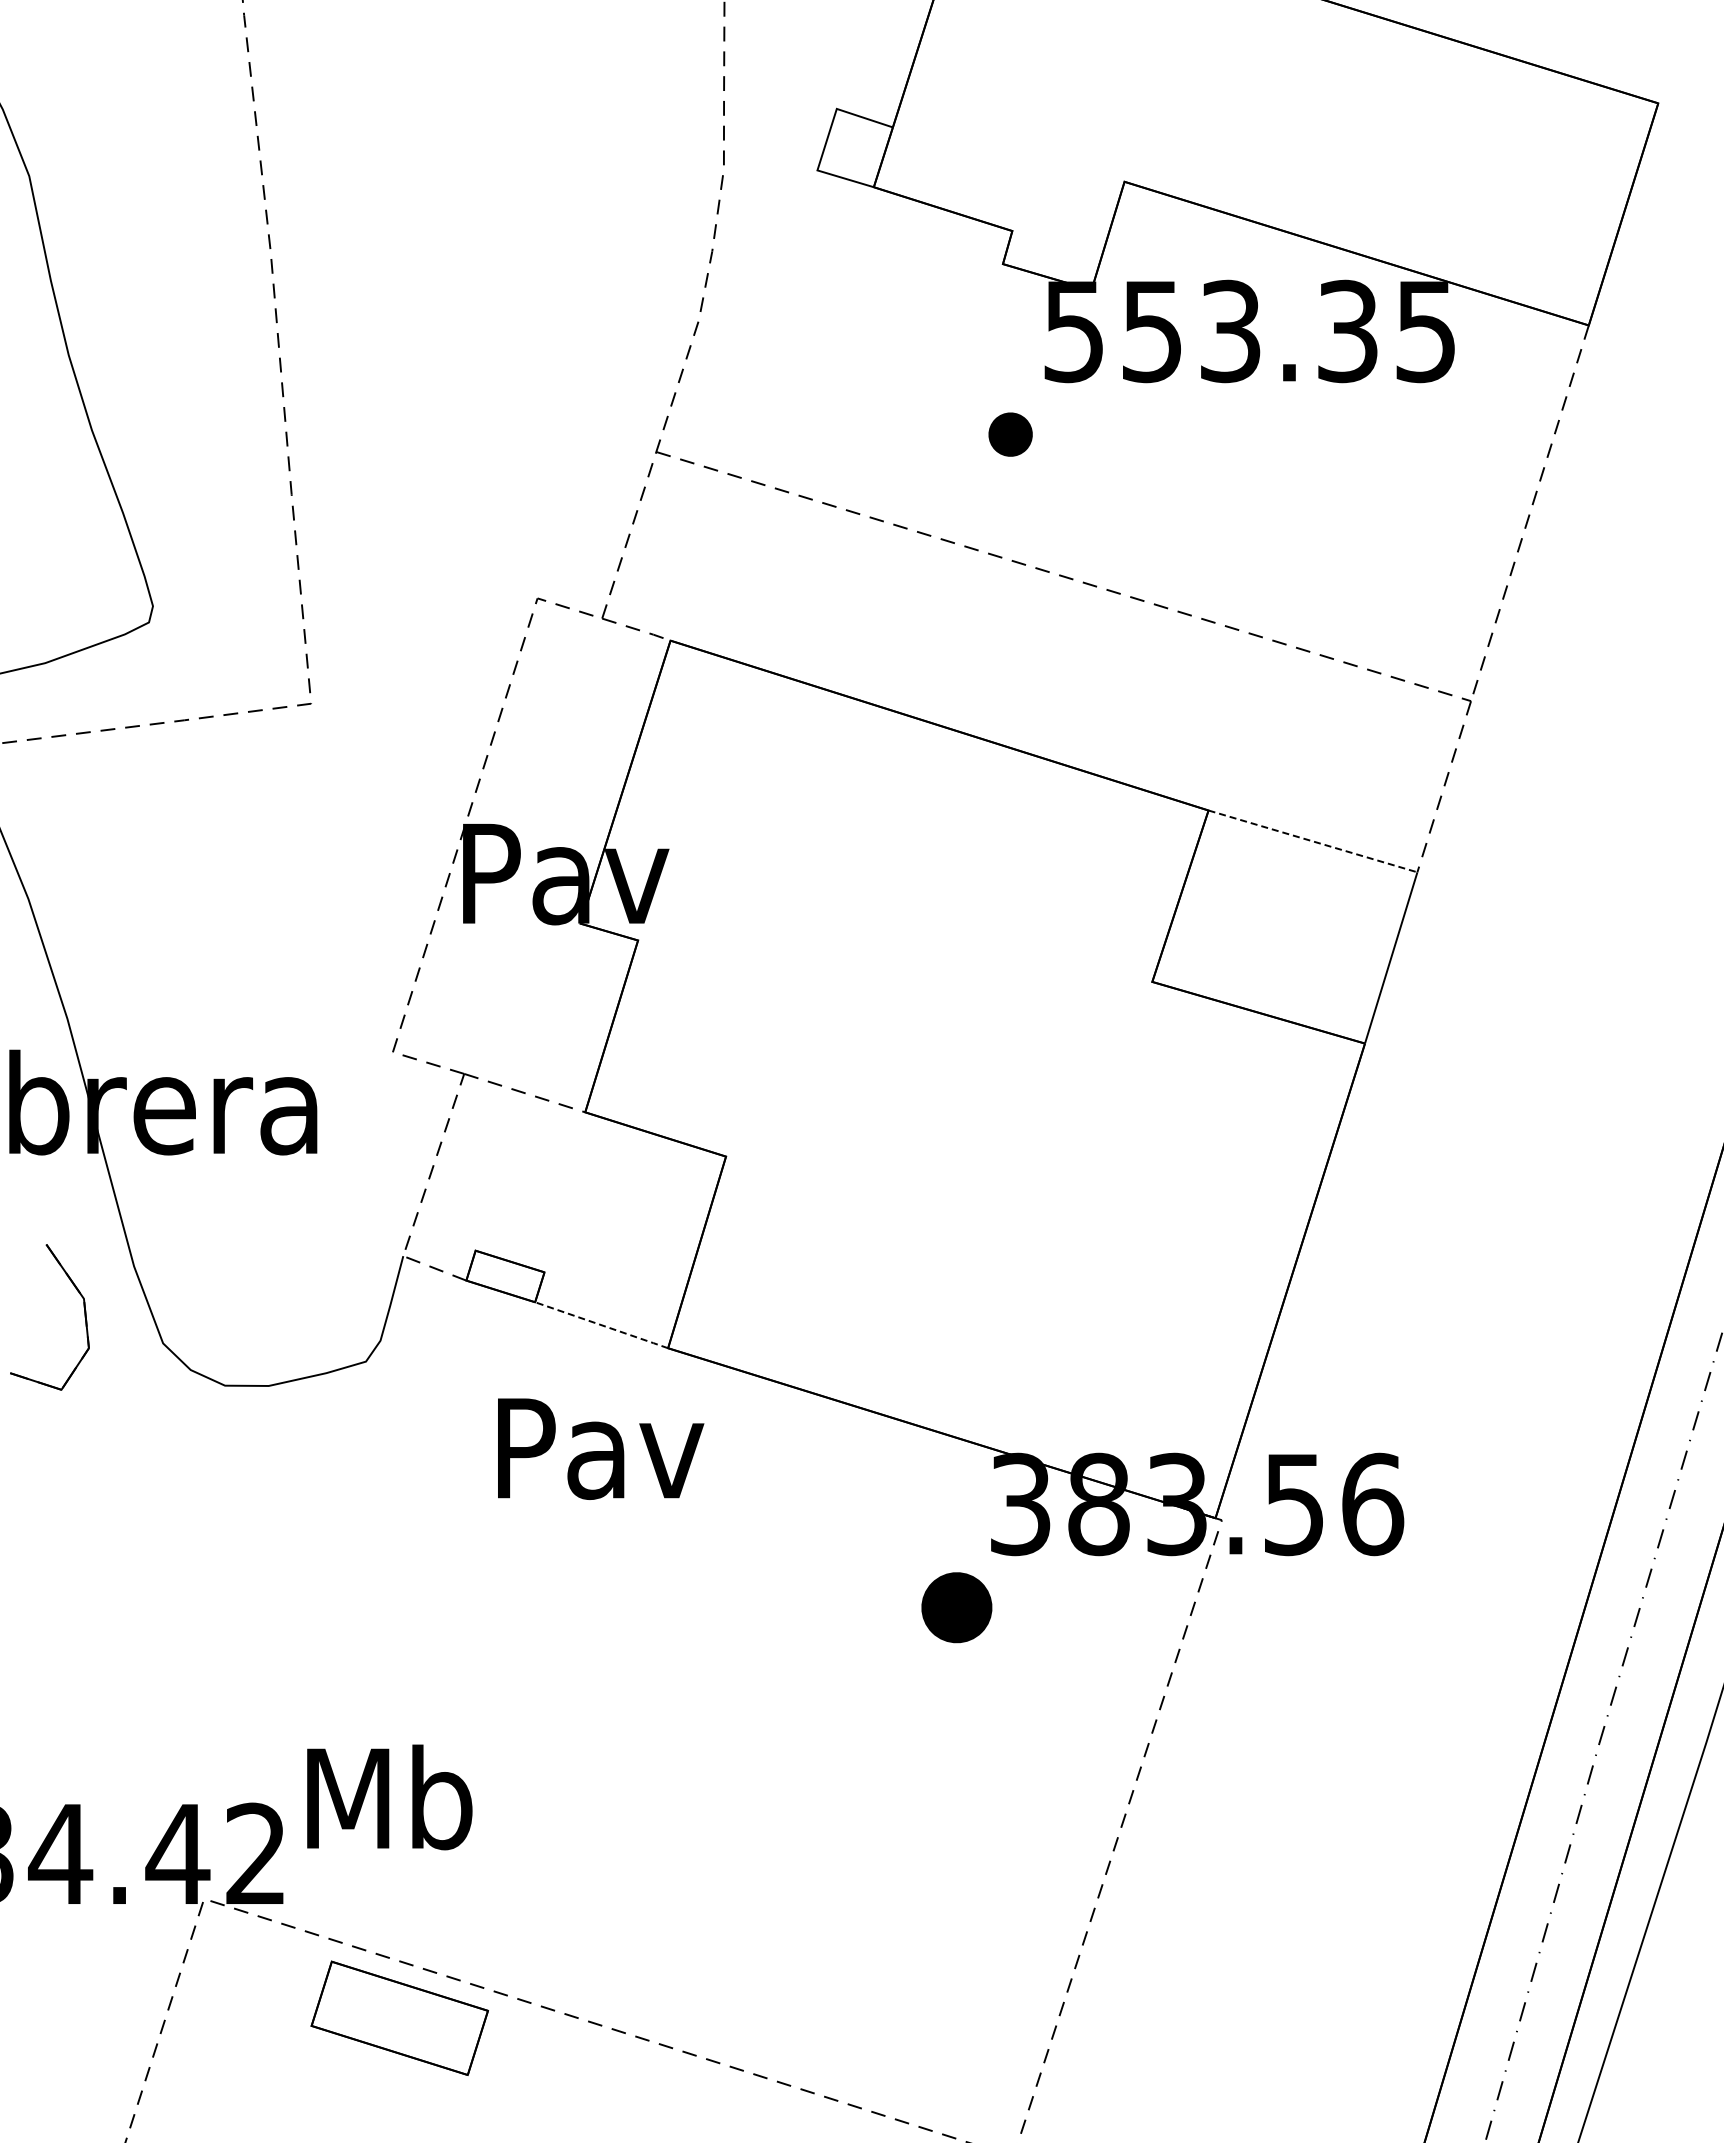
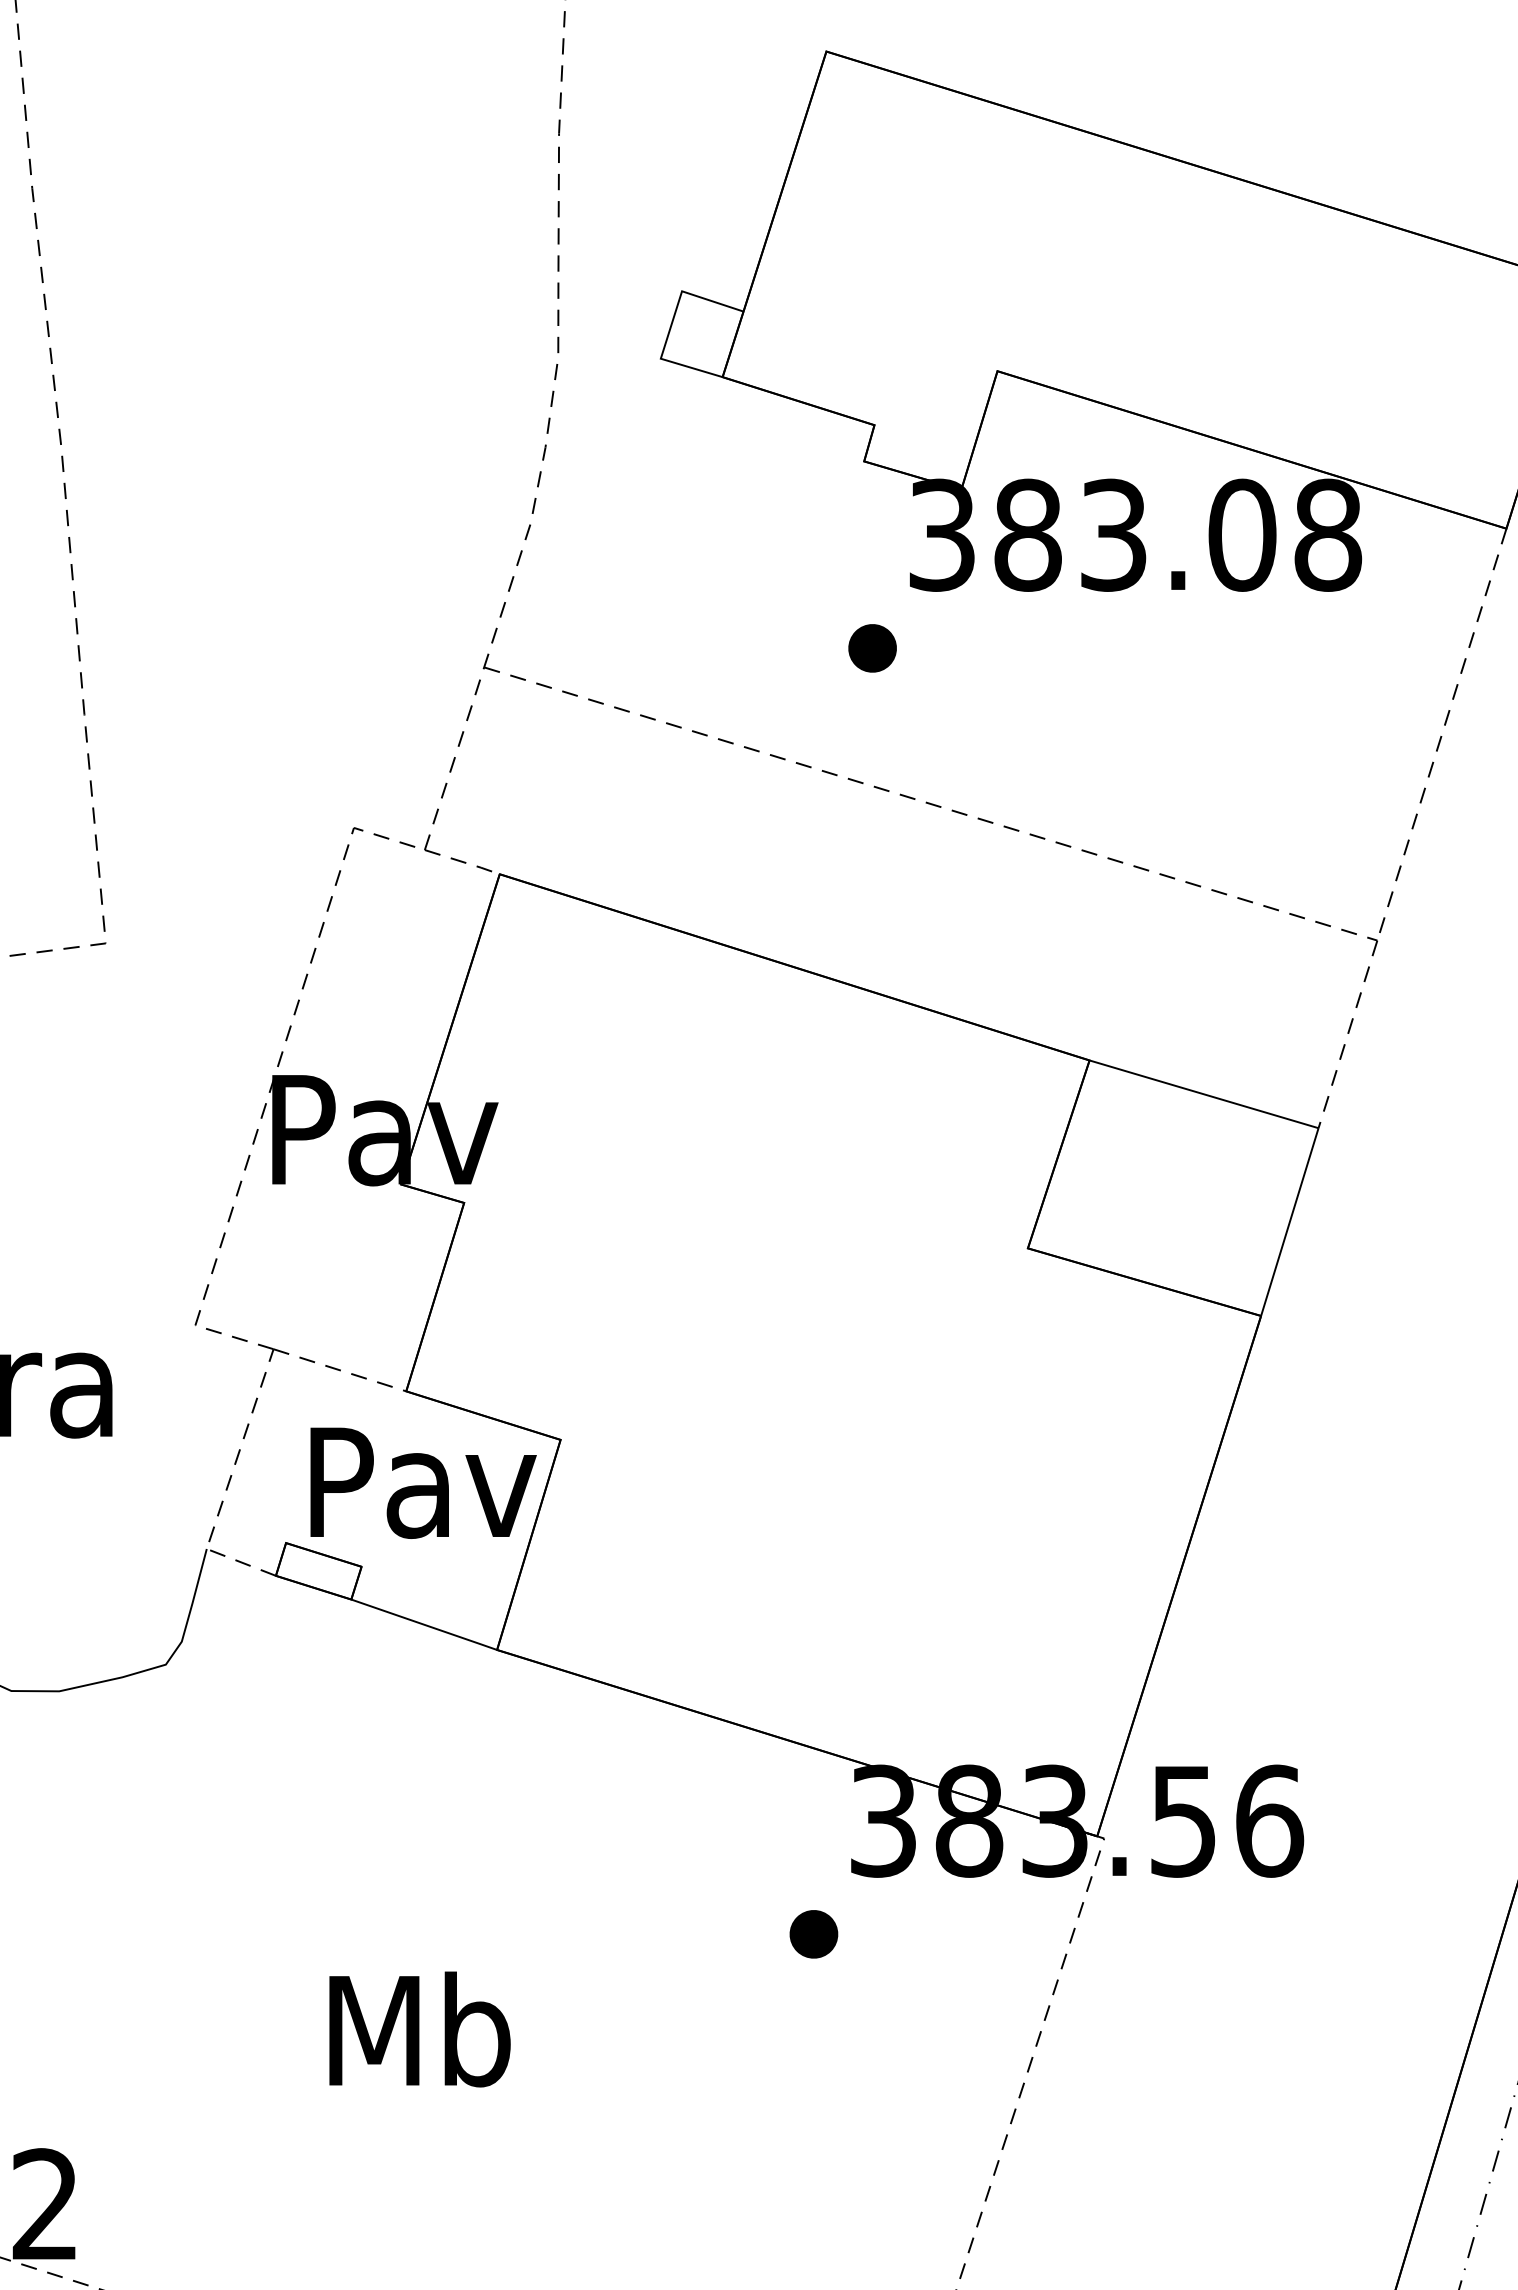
text: (1250, 331) -> (1135, 535), 553.35 -> 383.08
line: (1312, 841) -> (1203, 1094), dashed -> solid
line: (601, 1325) -> (424, 1625), dashed -> solid
text: (601, 1448) -> (424, 1482), moved
part: (957, 1607) -> (814, 1934), size x0.62
text: (389, 1797) -> (419, 2029), moved

